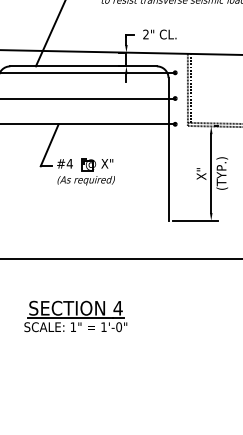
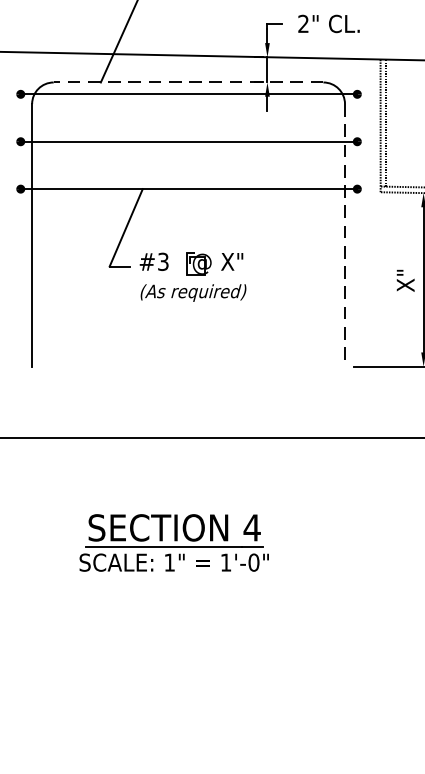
line: (83, 66) -> (188, 82), solid -> dashed
line: (168, 149) -> (344, 235), solid -> dashed
text: (69, 163) -> (162, 261), #4 -> #3

